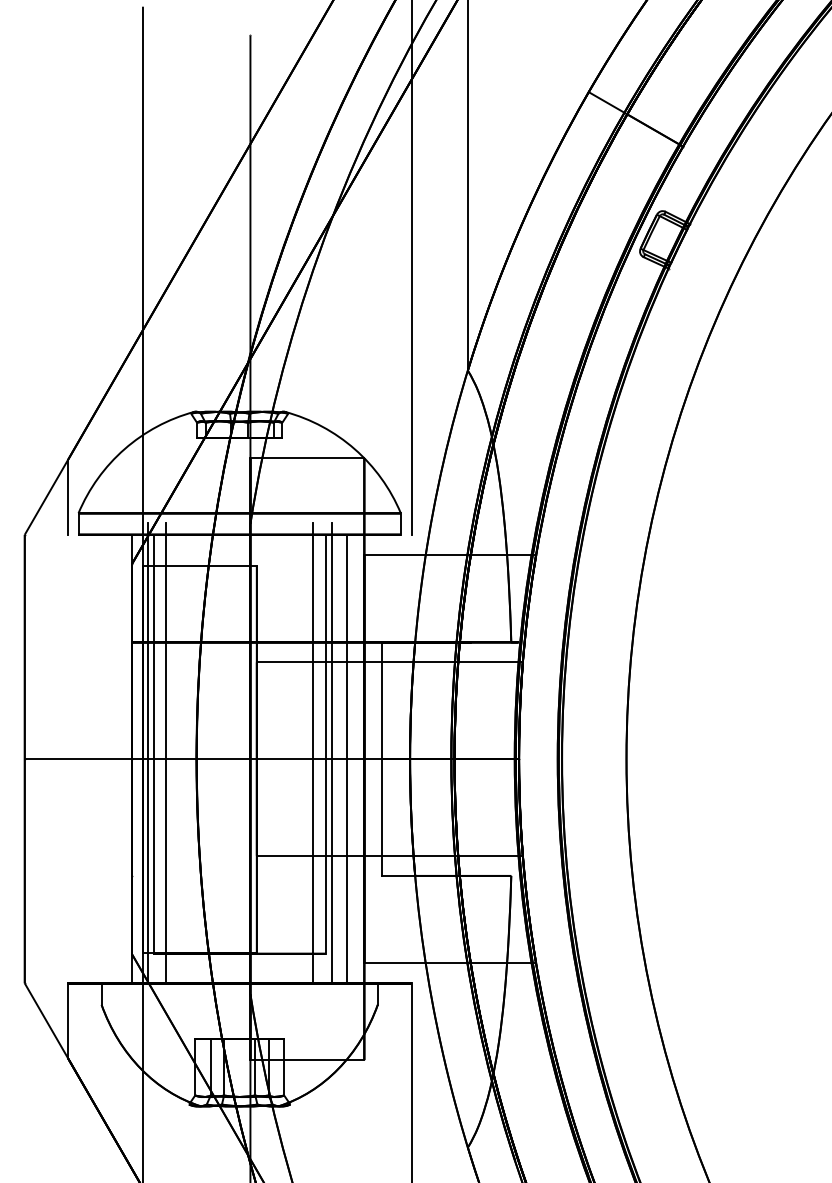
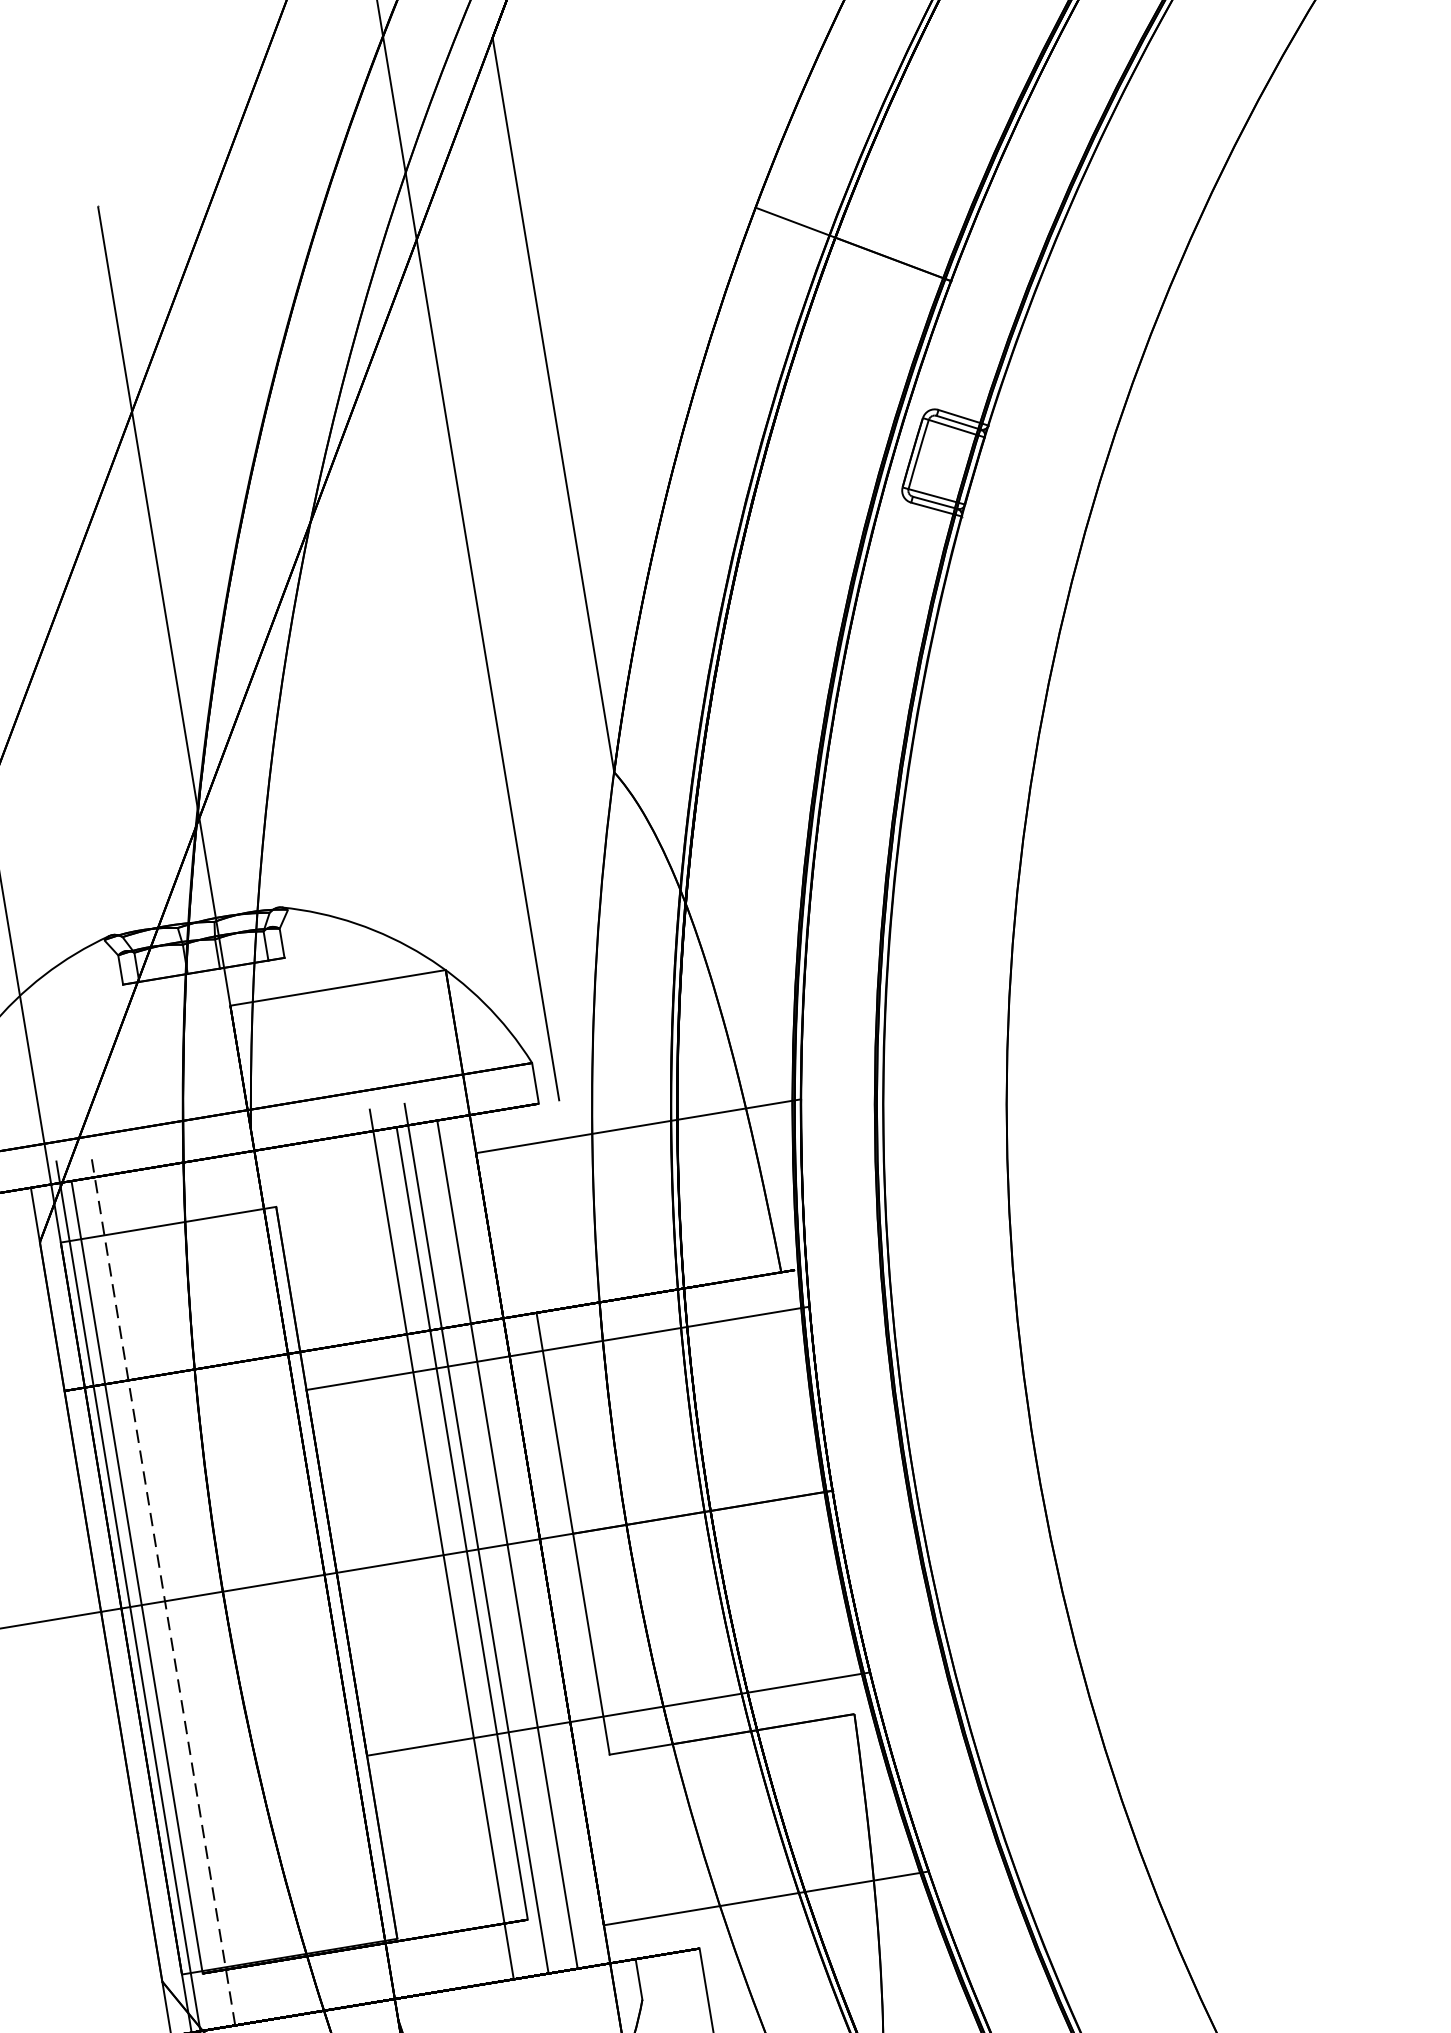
line: (166, 753) -> (164, 1590), solid -> dashed

